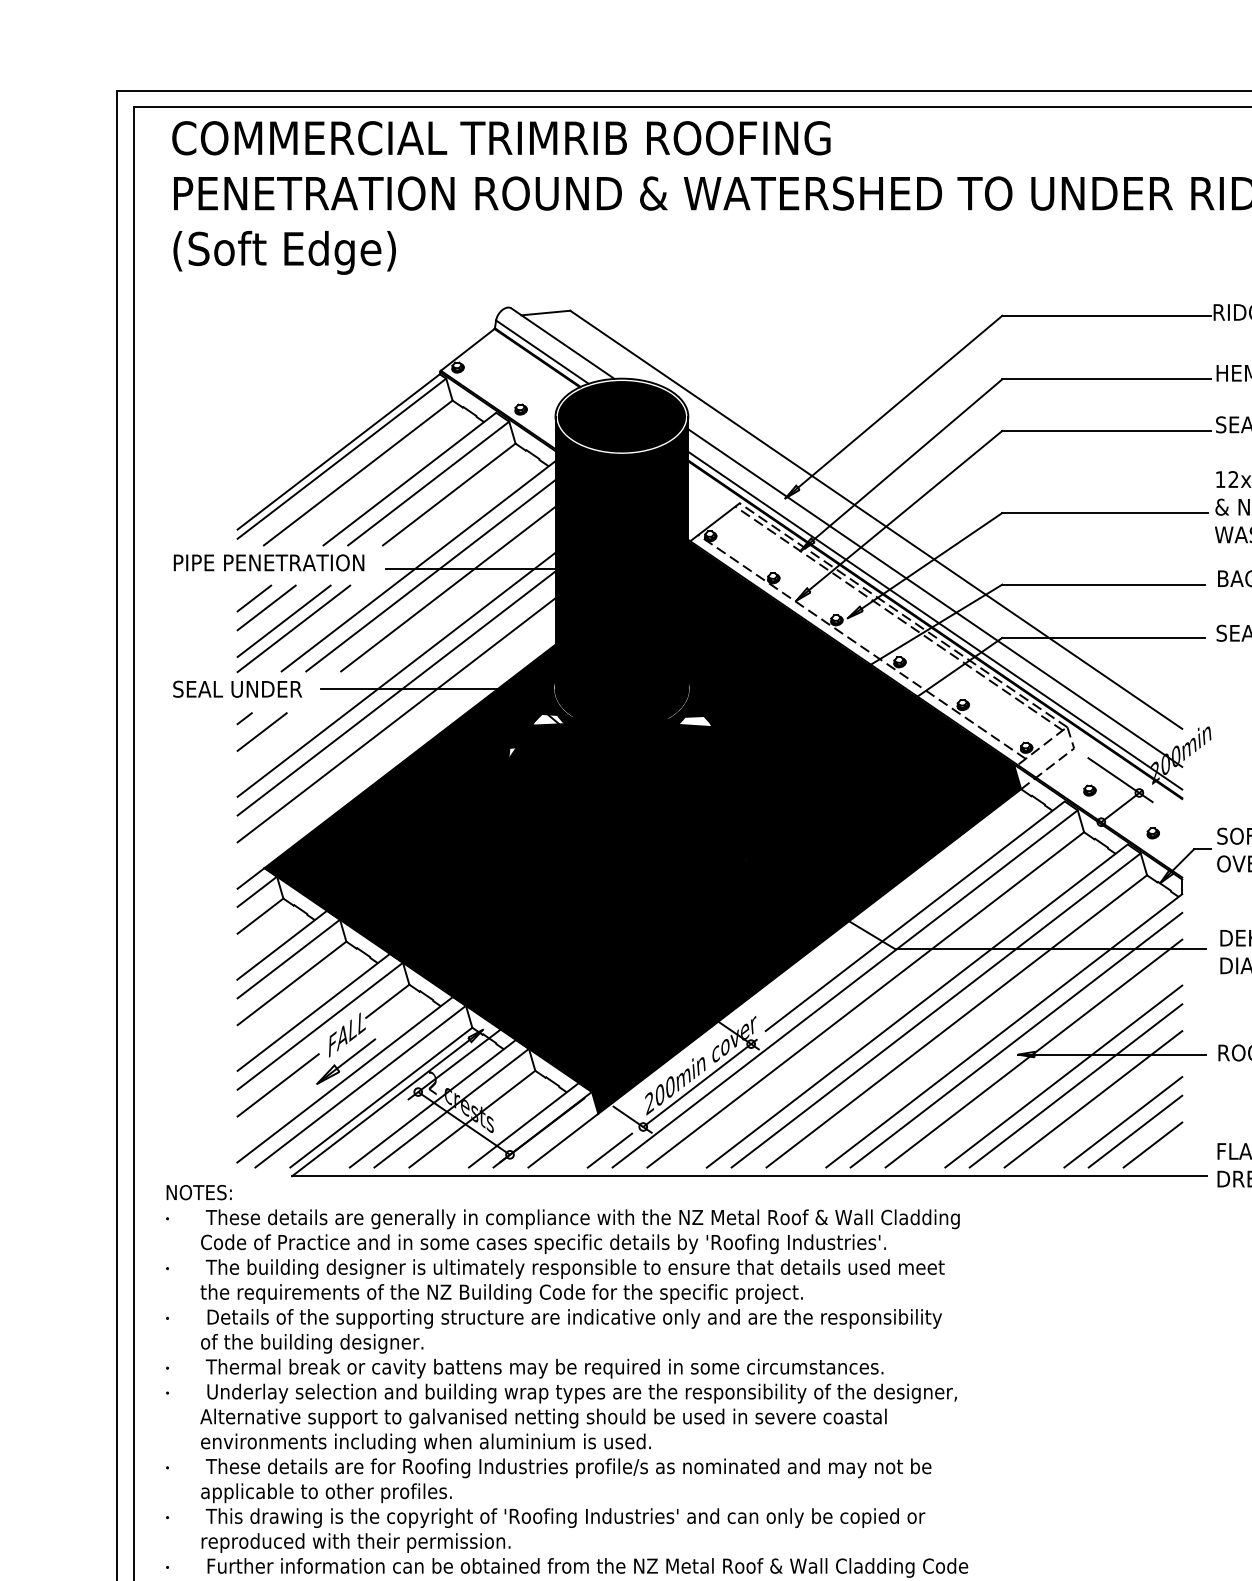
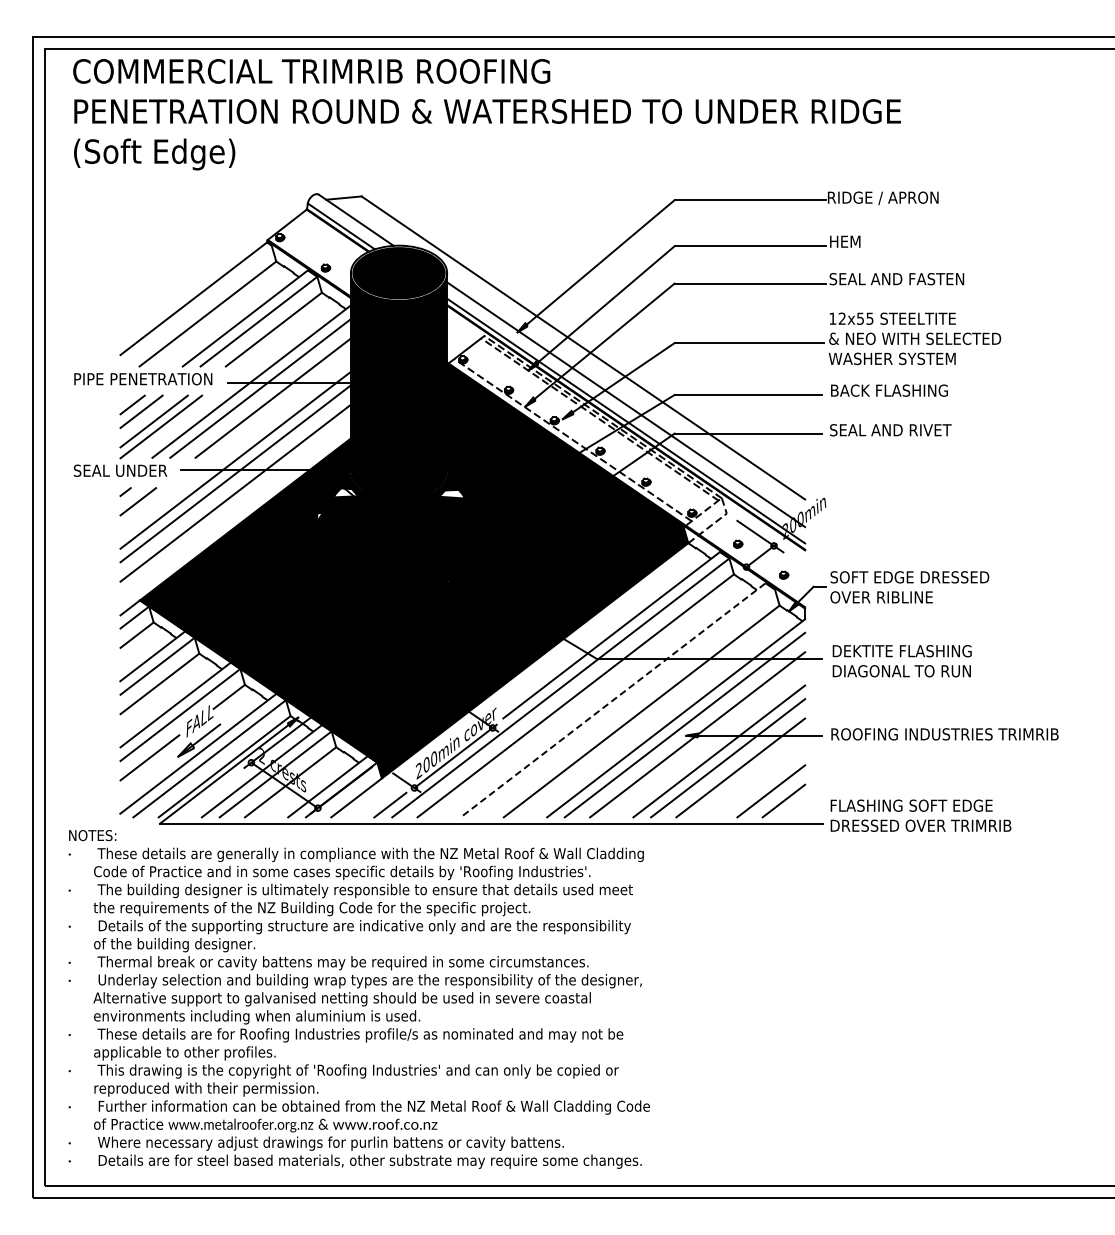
line: (341, 458) -> (195, 303), removed
line: (916, 1006) -> (612, 700), solid -> dashed
line: (935, 1010) -> (626, 703), removed
line: (1123, 1122) -> (762, 784), removed

